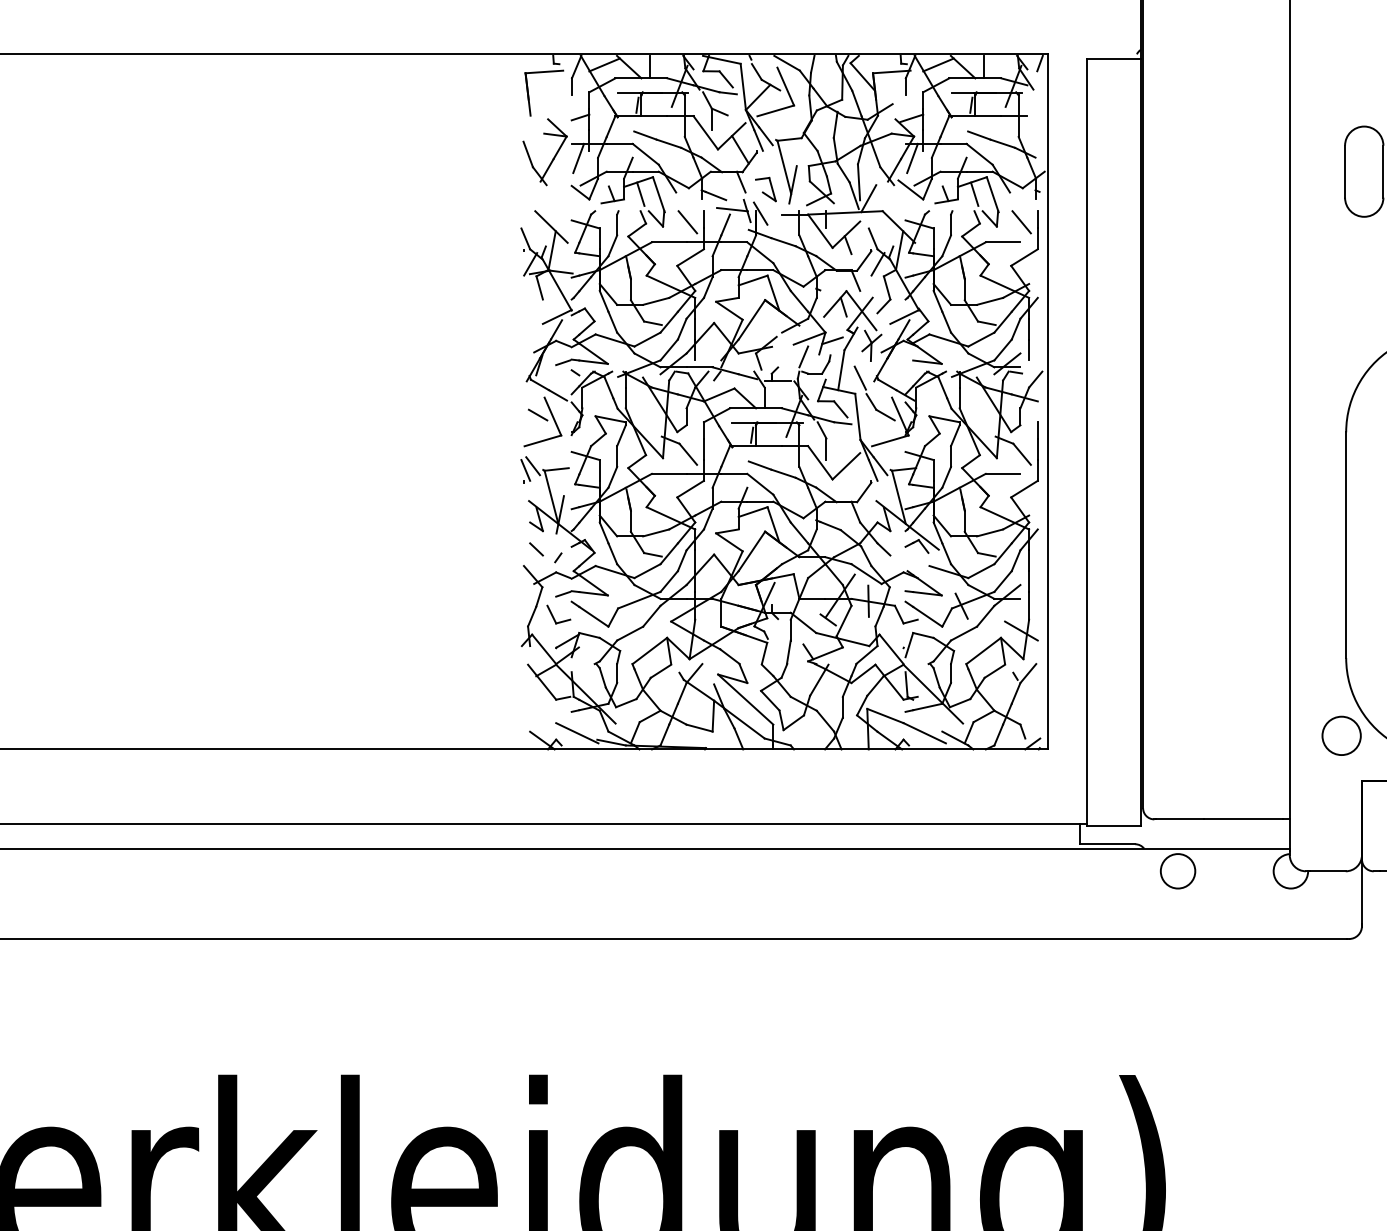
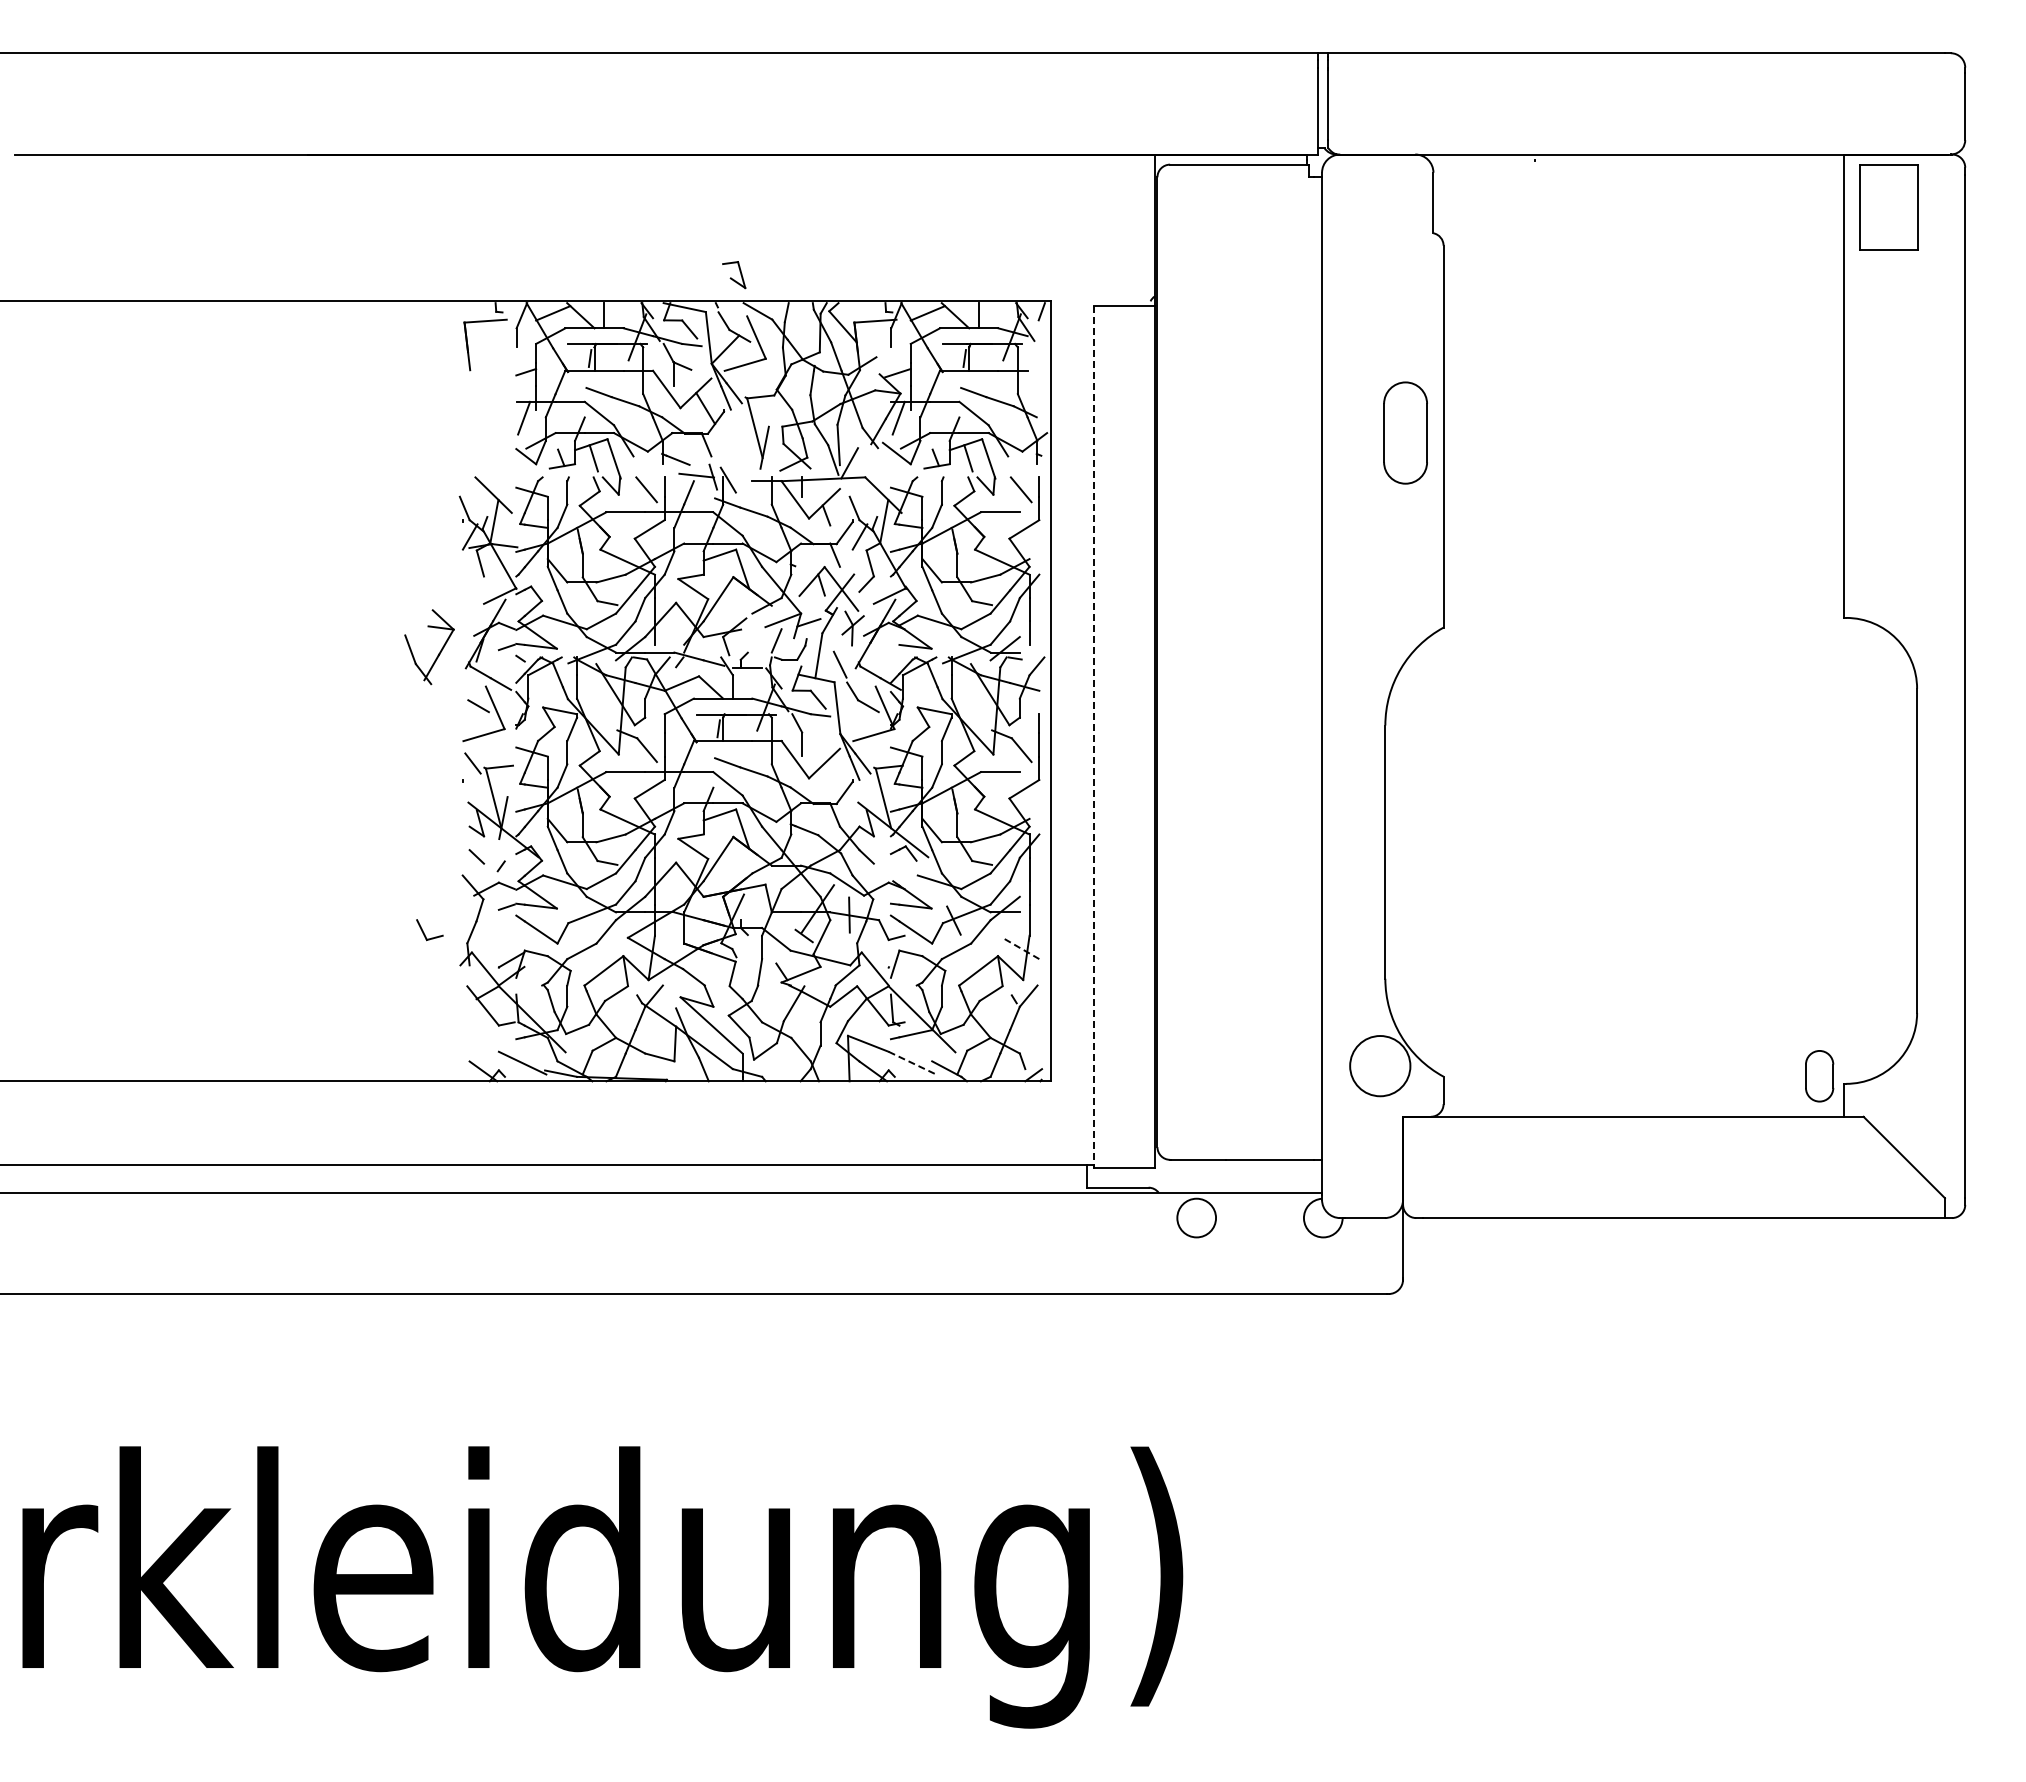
part: (554, 156) -> (439, 651), moved
part: (766, 189) -> (734, 275), moved
line: (1086, 442) -> (1094, 736), solid -> dashed
line: (525, 469) -> (464, 767), removed
part: (558, 615) -> (429, 930), moved
line: (1021, 631) -> (1020, 948), solid -> dashed
line: (924, 733) -> (912, 1063), solid -> dashed
circle: (1340, 735) -> (1379, 1065), size x1.4

